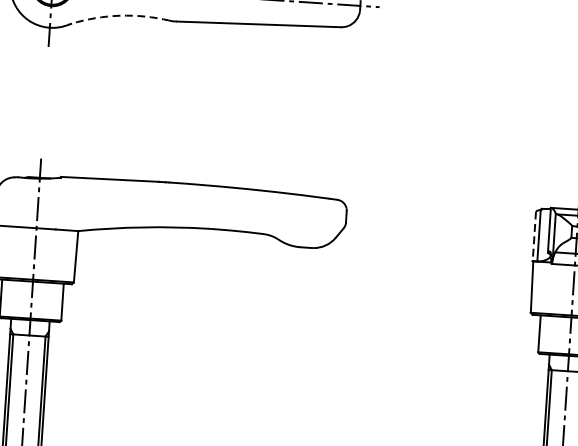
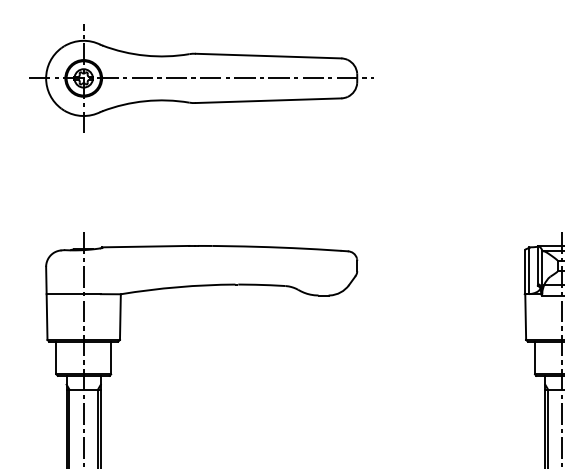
arc: (120, 16) -> (145, 101), dashed -> solid
line: (534, 236) -> (524, 272), dashed -> solid

